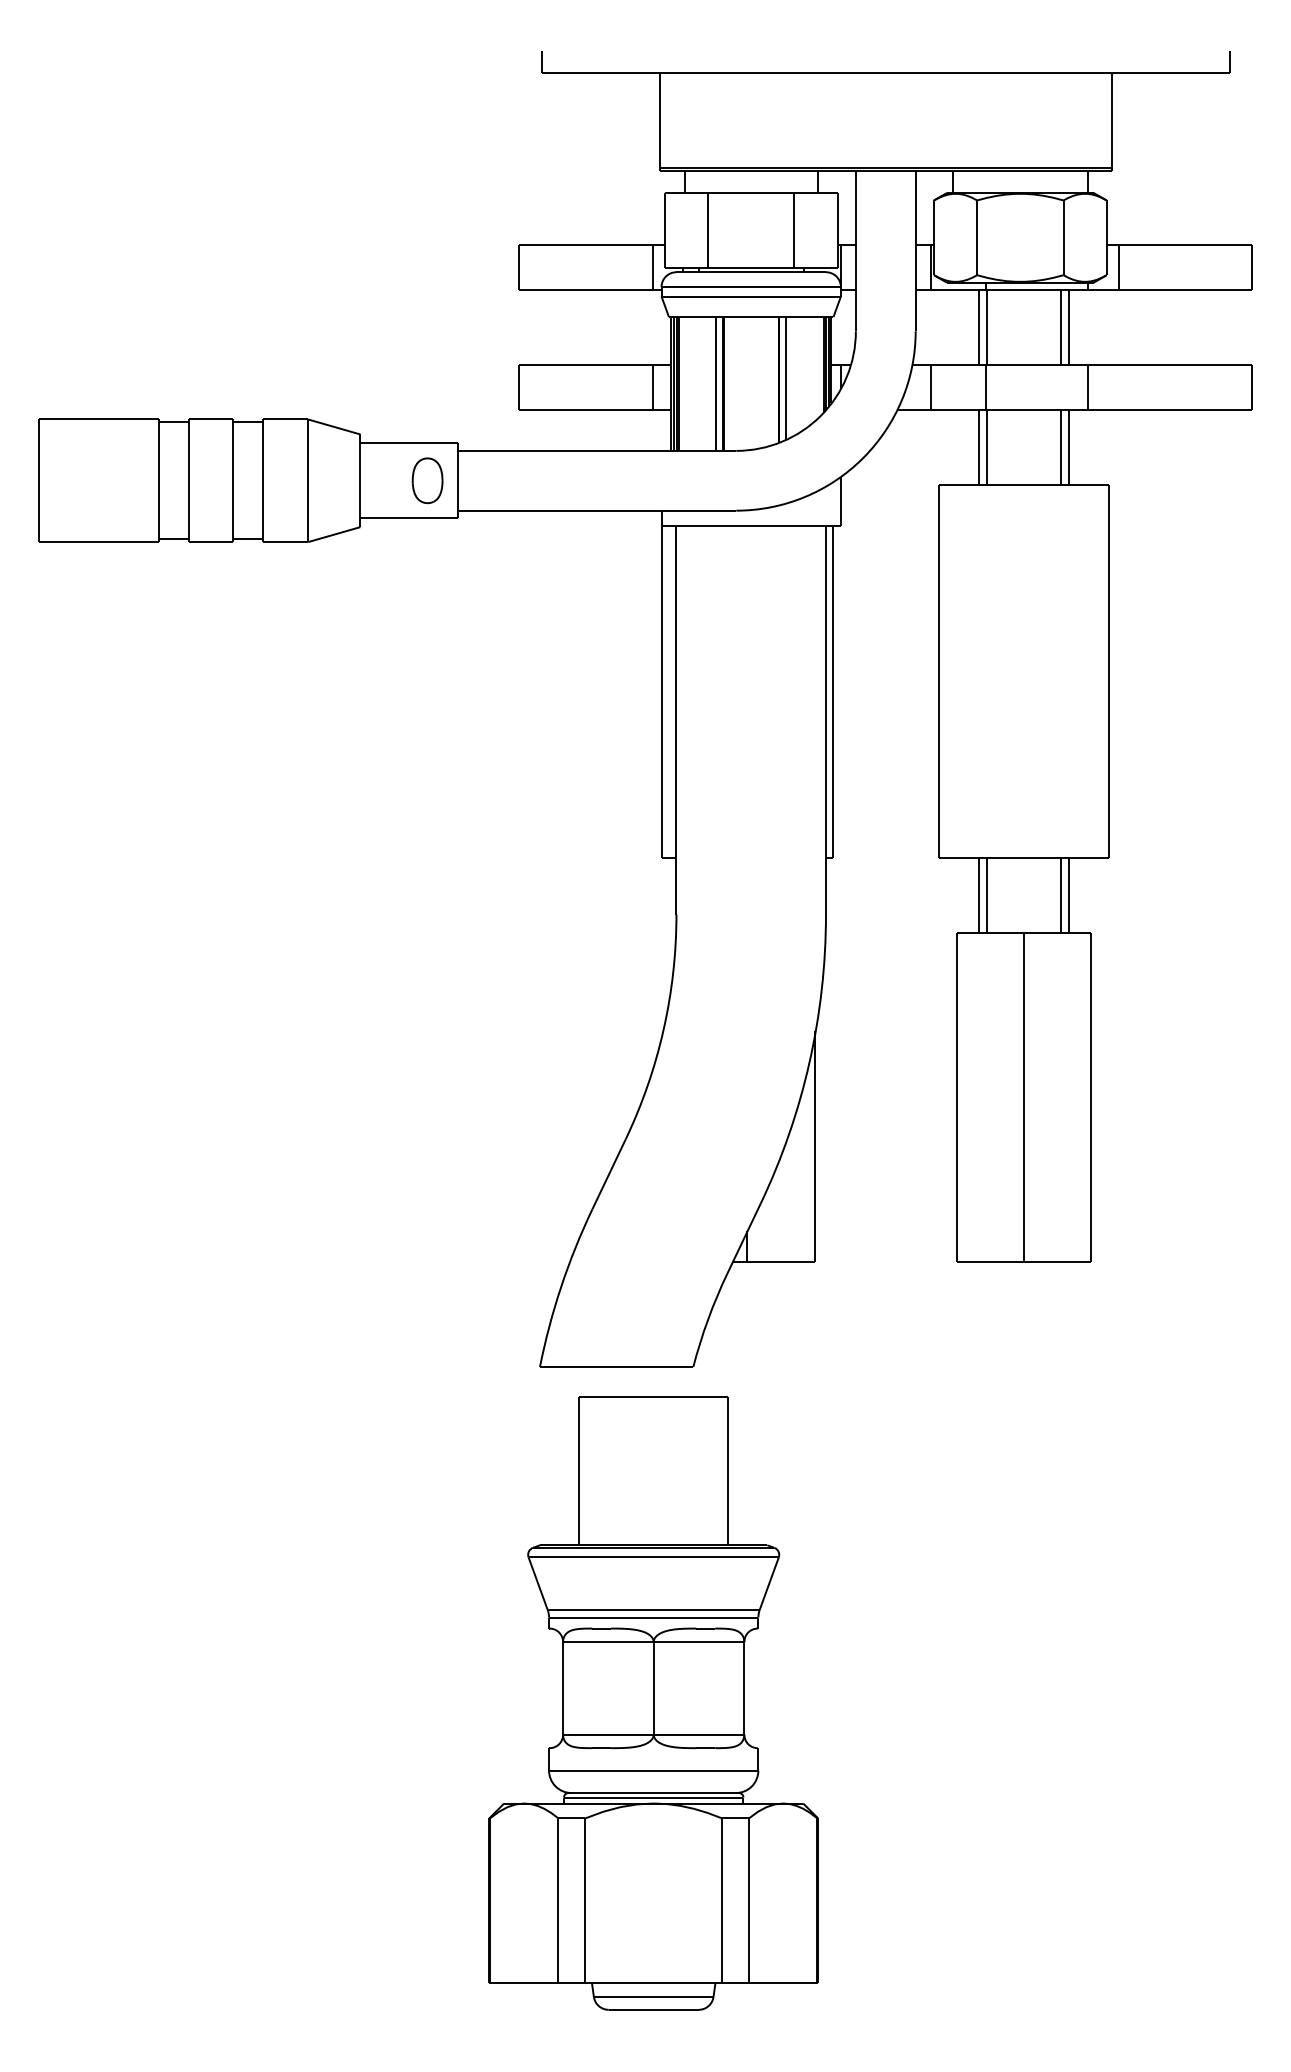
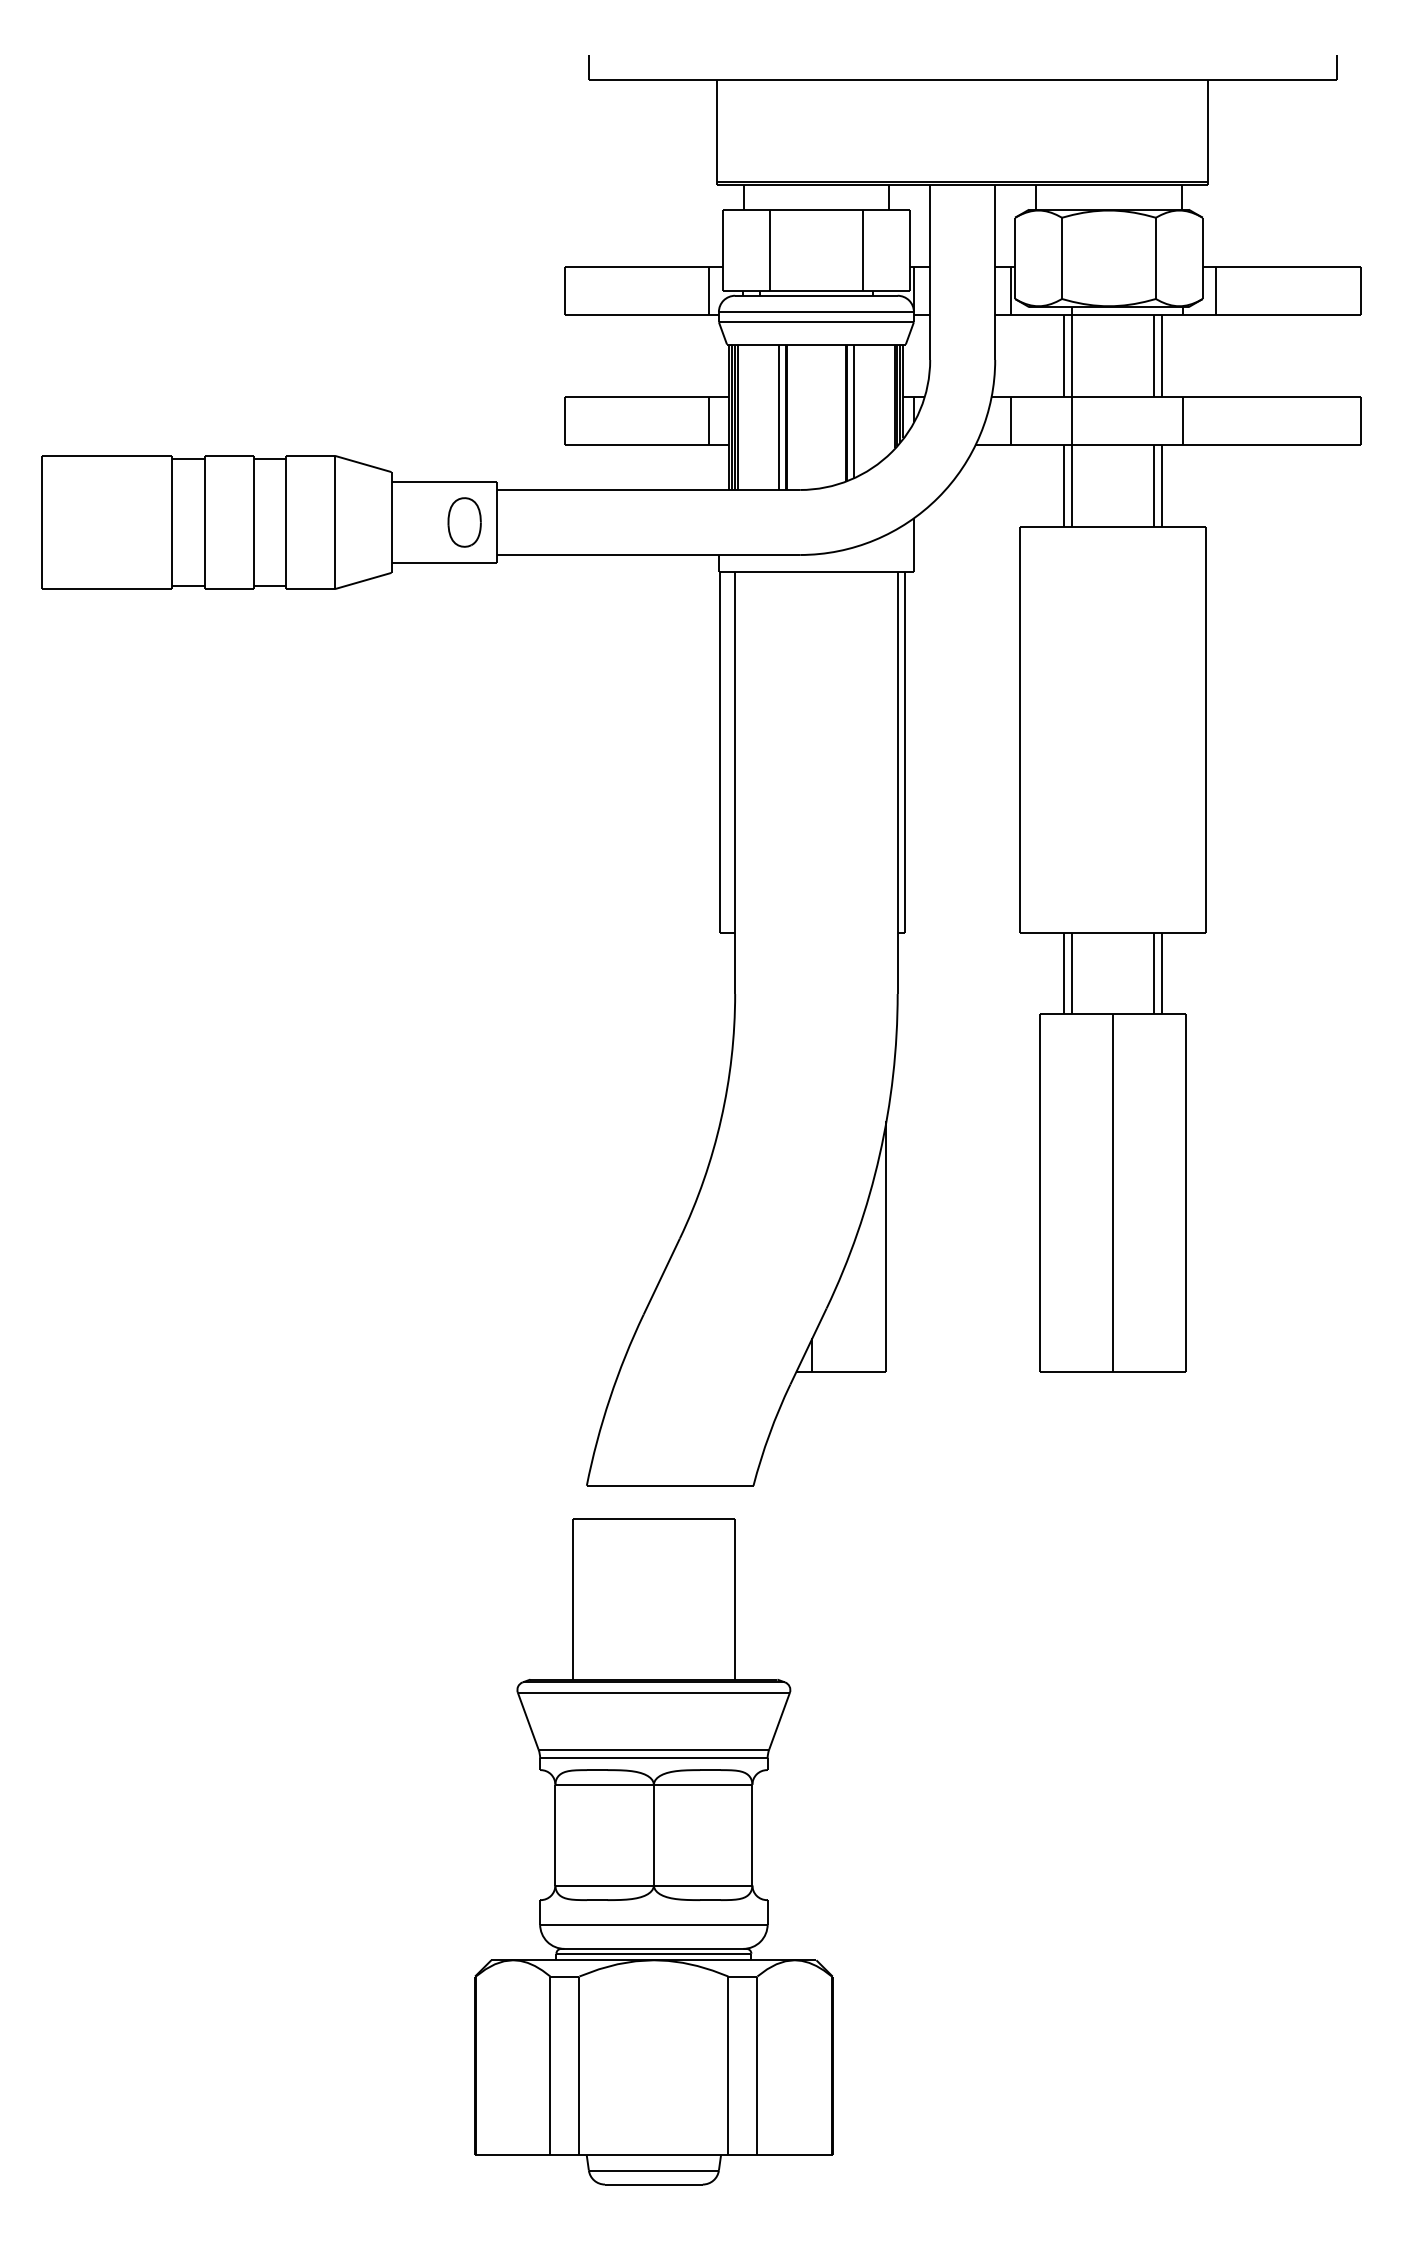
part: (653, 1703) -> (653, 1851), moved

